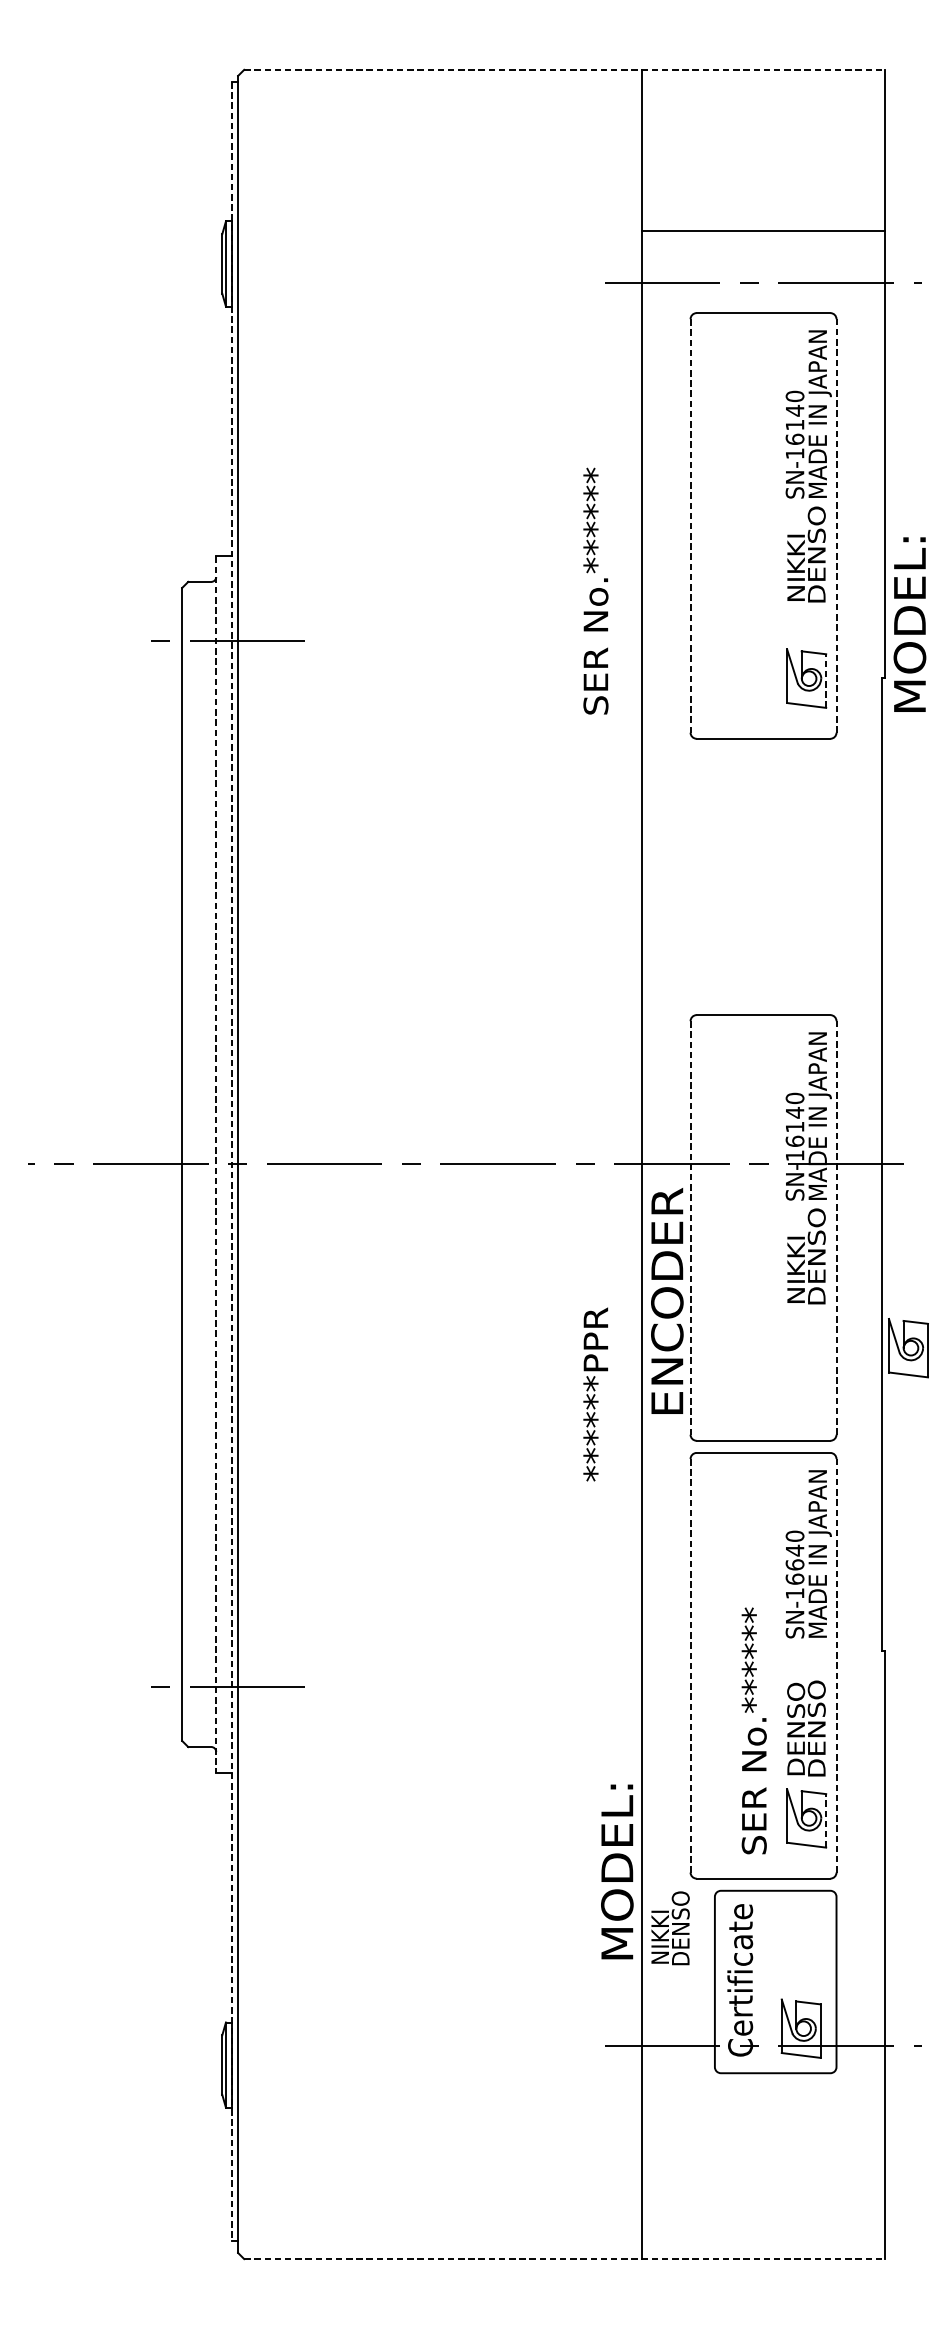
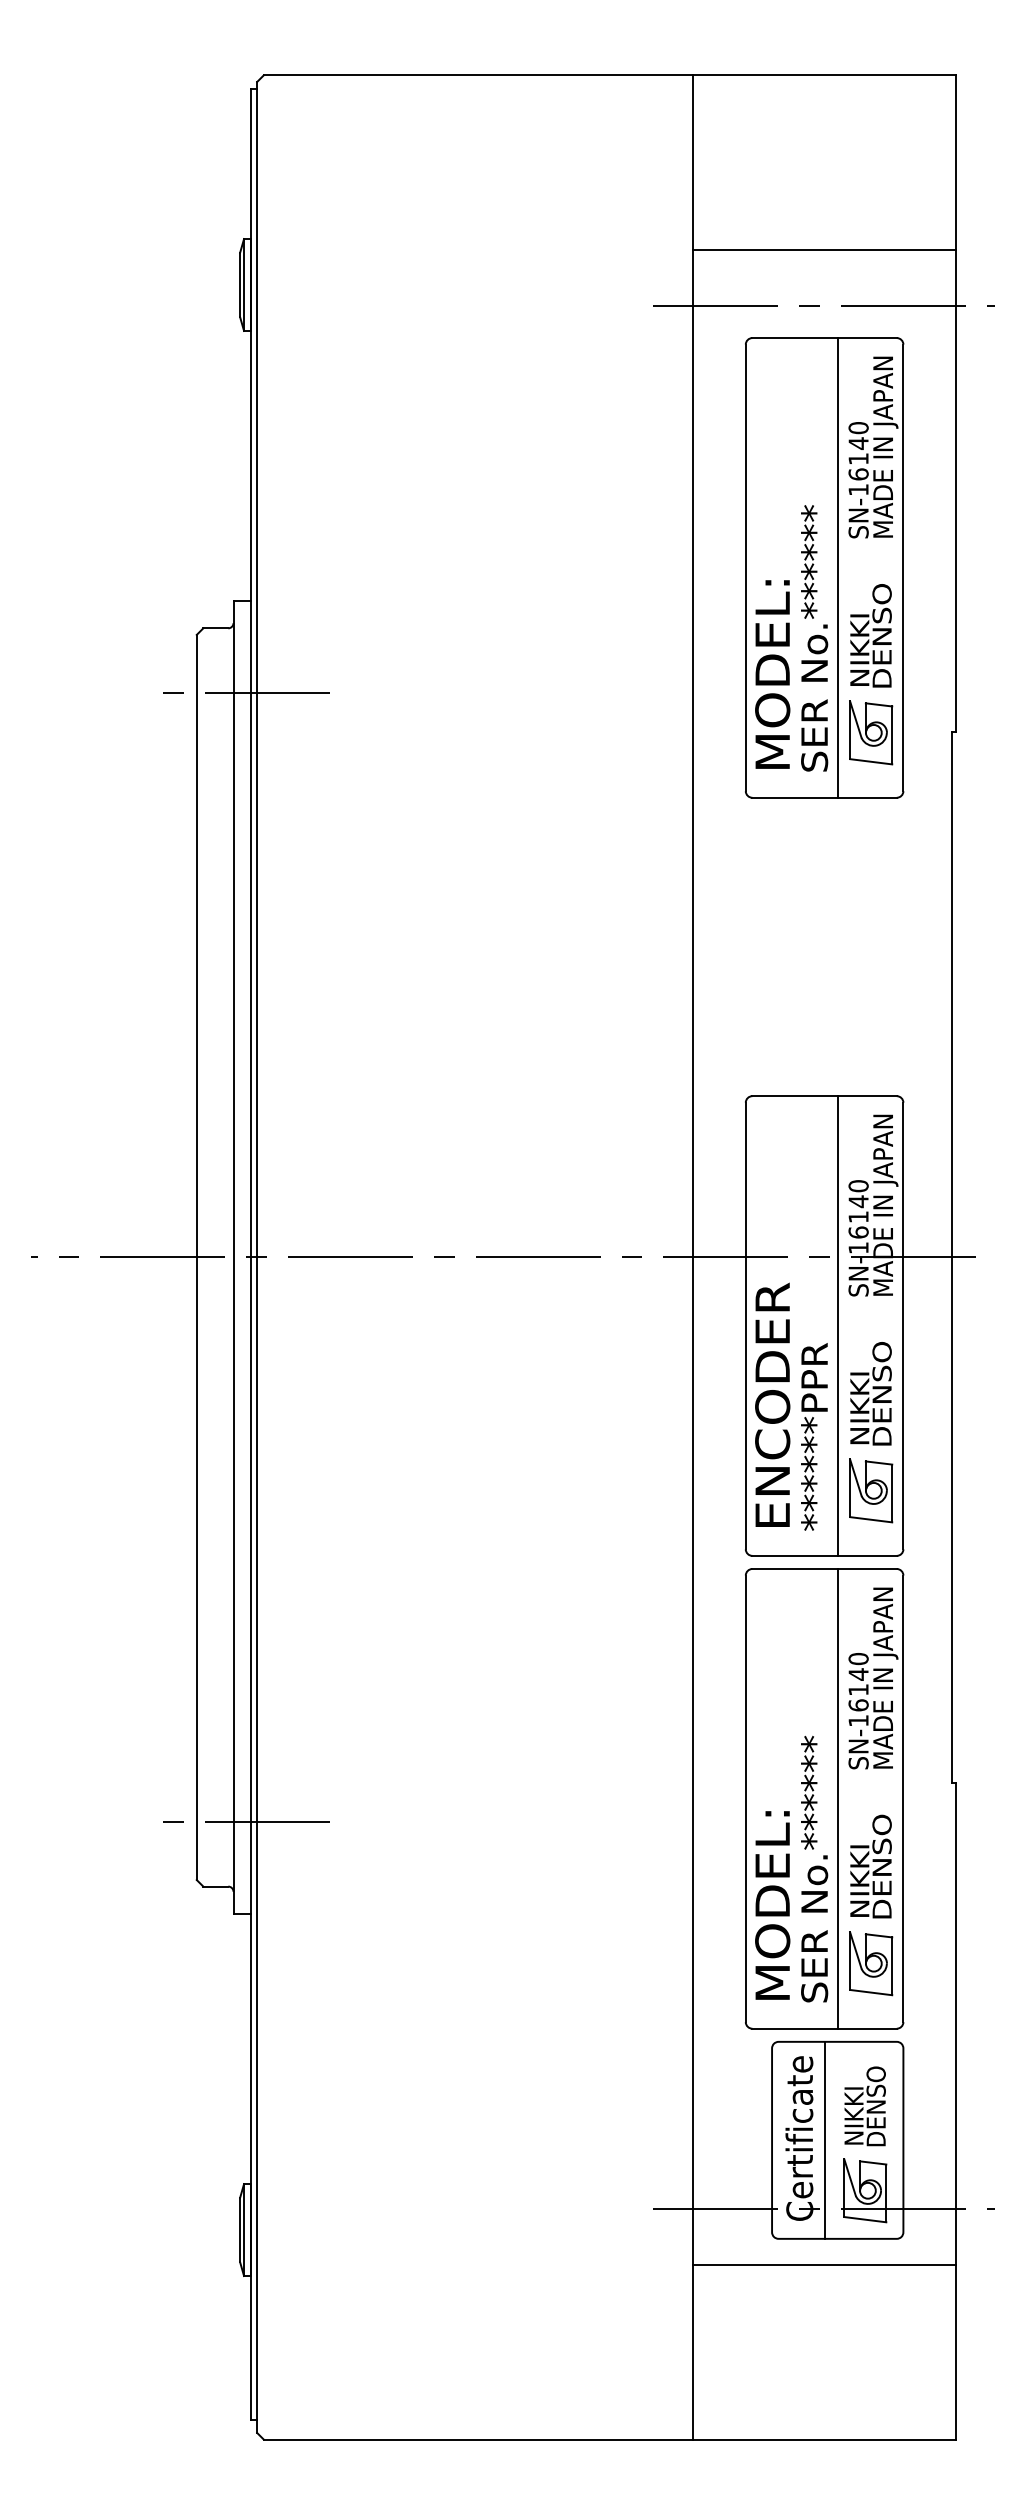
line: (565, 69) -> (610, 75), dashed -> solid
line: (775, 525) -> (837, 567), added
line: (836, 525) -> (903, 567), dashed -> solid
line: (690, 526) -> (745, 568), dashed -> solid
text: (806, 554) -> (870, 635), moved
text: (595, 591) -> (814, 638), moved
text: (909, 624) -> (772, 674), moved
line: (826, 681) -> (892, 735), dashed -> solid
line: (231, 1161) -> (250, 1254), dashed -> solid
line: (216, 1164) -> (233, 1257), dashed -> solid
line: (775, 1227) -> (837, 1325), added
line: (836, 1227) -> (903, 1325), dashed -> solid
line: (690, 1228) -> (745, 1326), dashed -> solid
text: (806, 1256) -> (870, 1393), moved
text: (667, 1300) -> (772, 1404), moved
part: (908, 1347) -> (871, 1490), moved
text: (595, 1394) -> (814, 1436), moved
text: (794, 1564) -> (858, 1689), SN-16640 -> SN-16140
line: (775, 1665) -> (837, 1798), added
line: (836, 1665) -> (903, 1798), dashed -> solid
line: (690, 1666) -> (745, 1799), dashed -> solid
text: (795, 1727) -> (859, 1865), DENSO -> NIKKI
line: (826, 1821) -> (892, 1966), dashed -> solid
text: (617, 1871) -> (772, 1905), moved
text: (669, 1928) -> (864, 2106), moved
line: (763, 1981) -> (824, 2139), added
line: (763, 2097) -> (824, 2265), added
line: (565, 2259) -> (610, 2439), dashed -> solid

